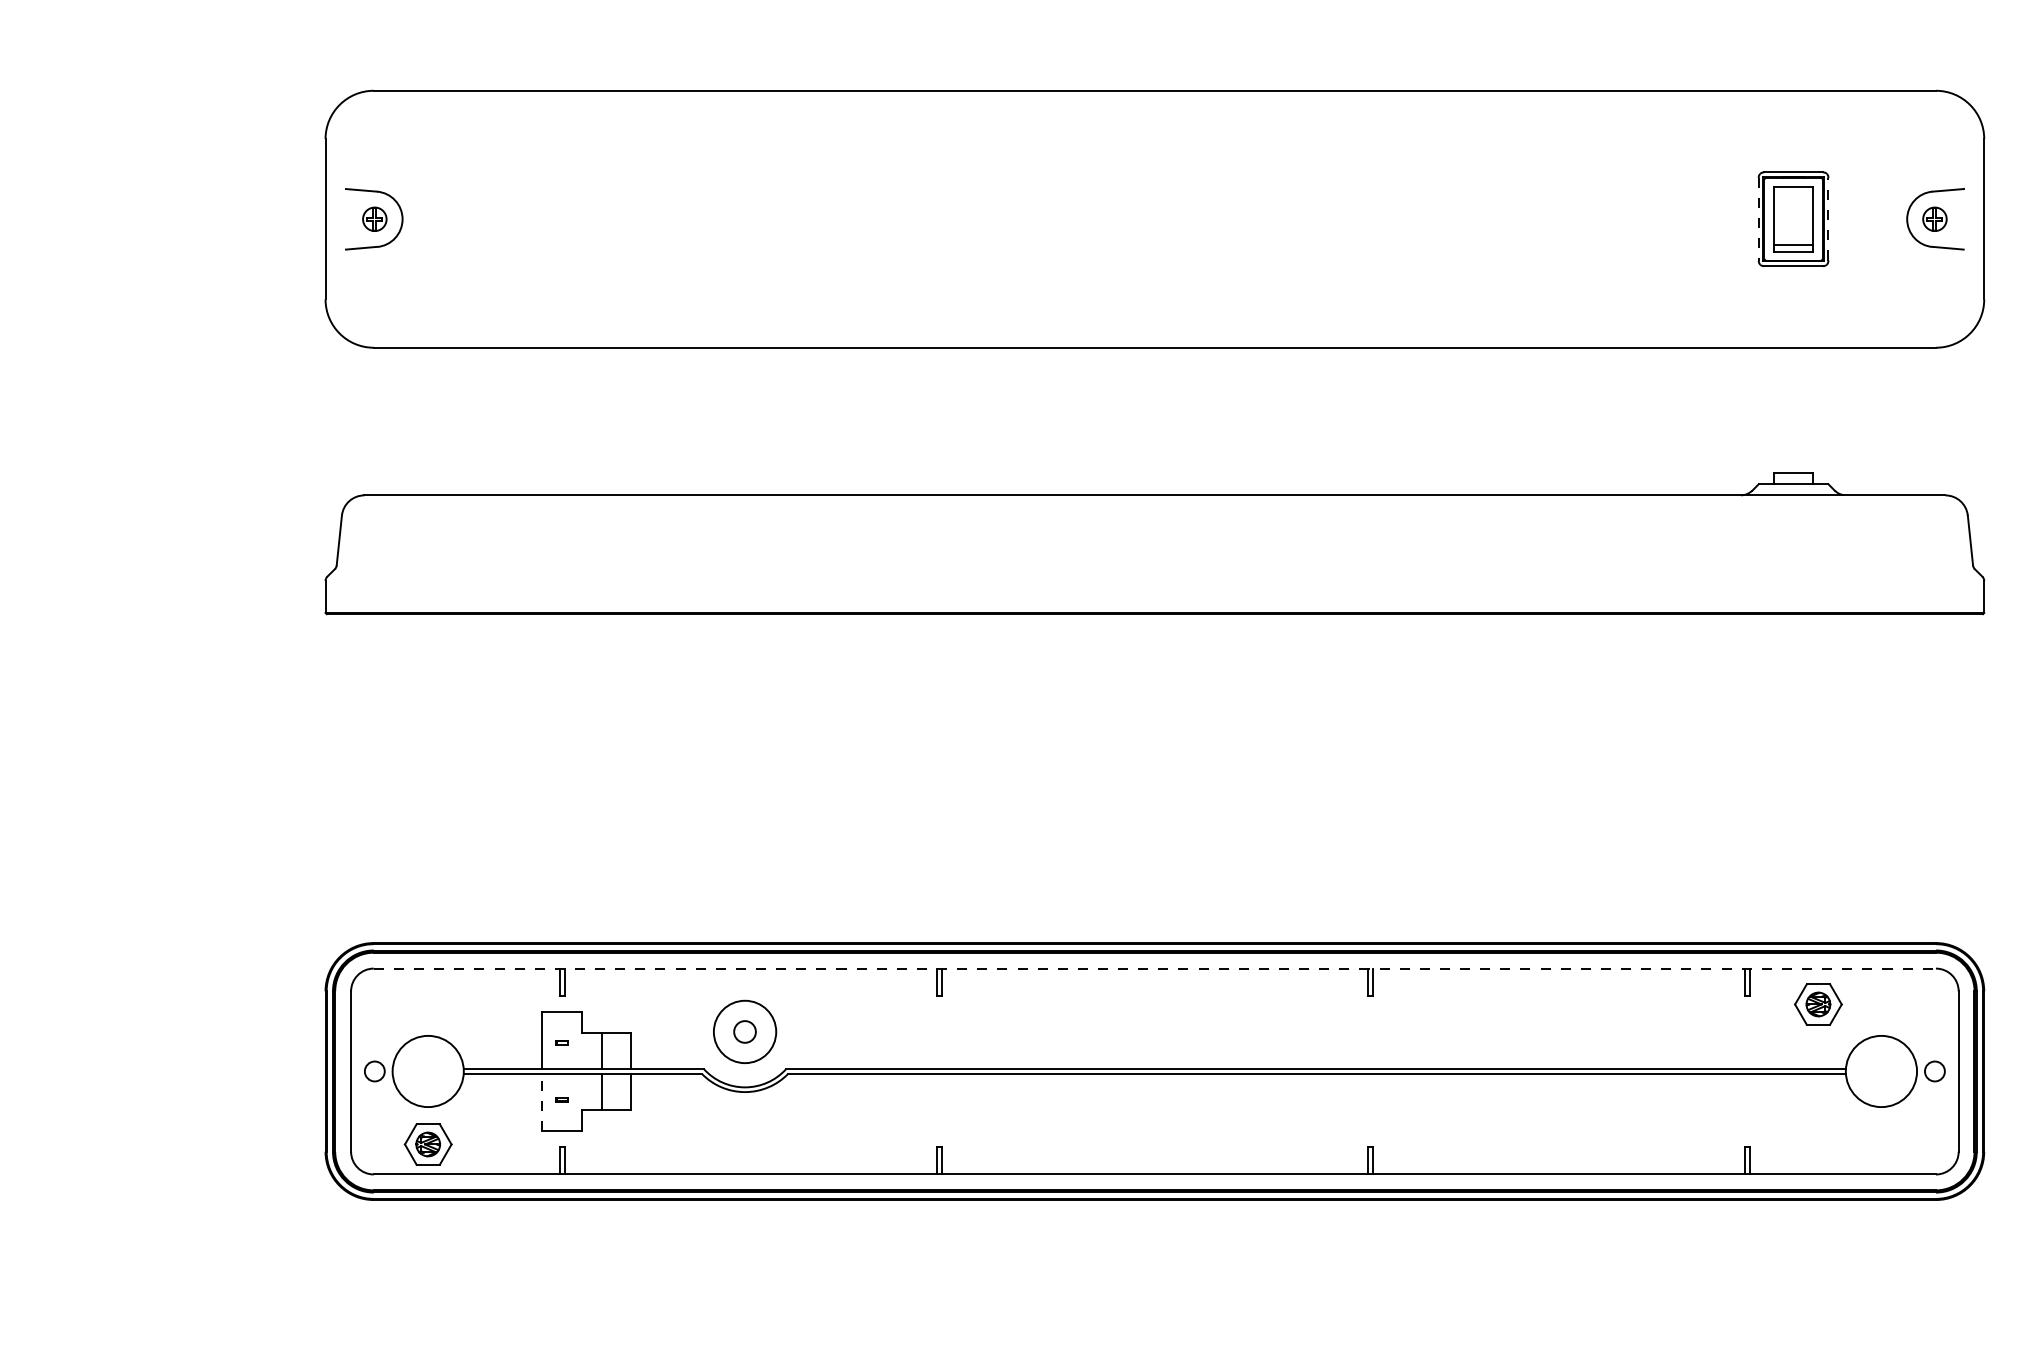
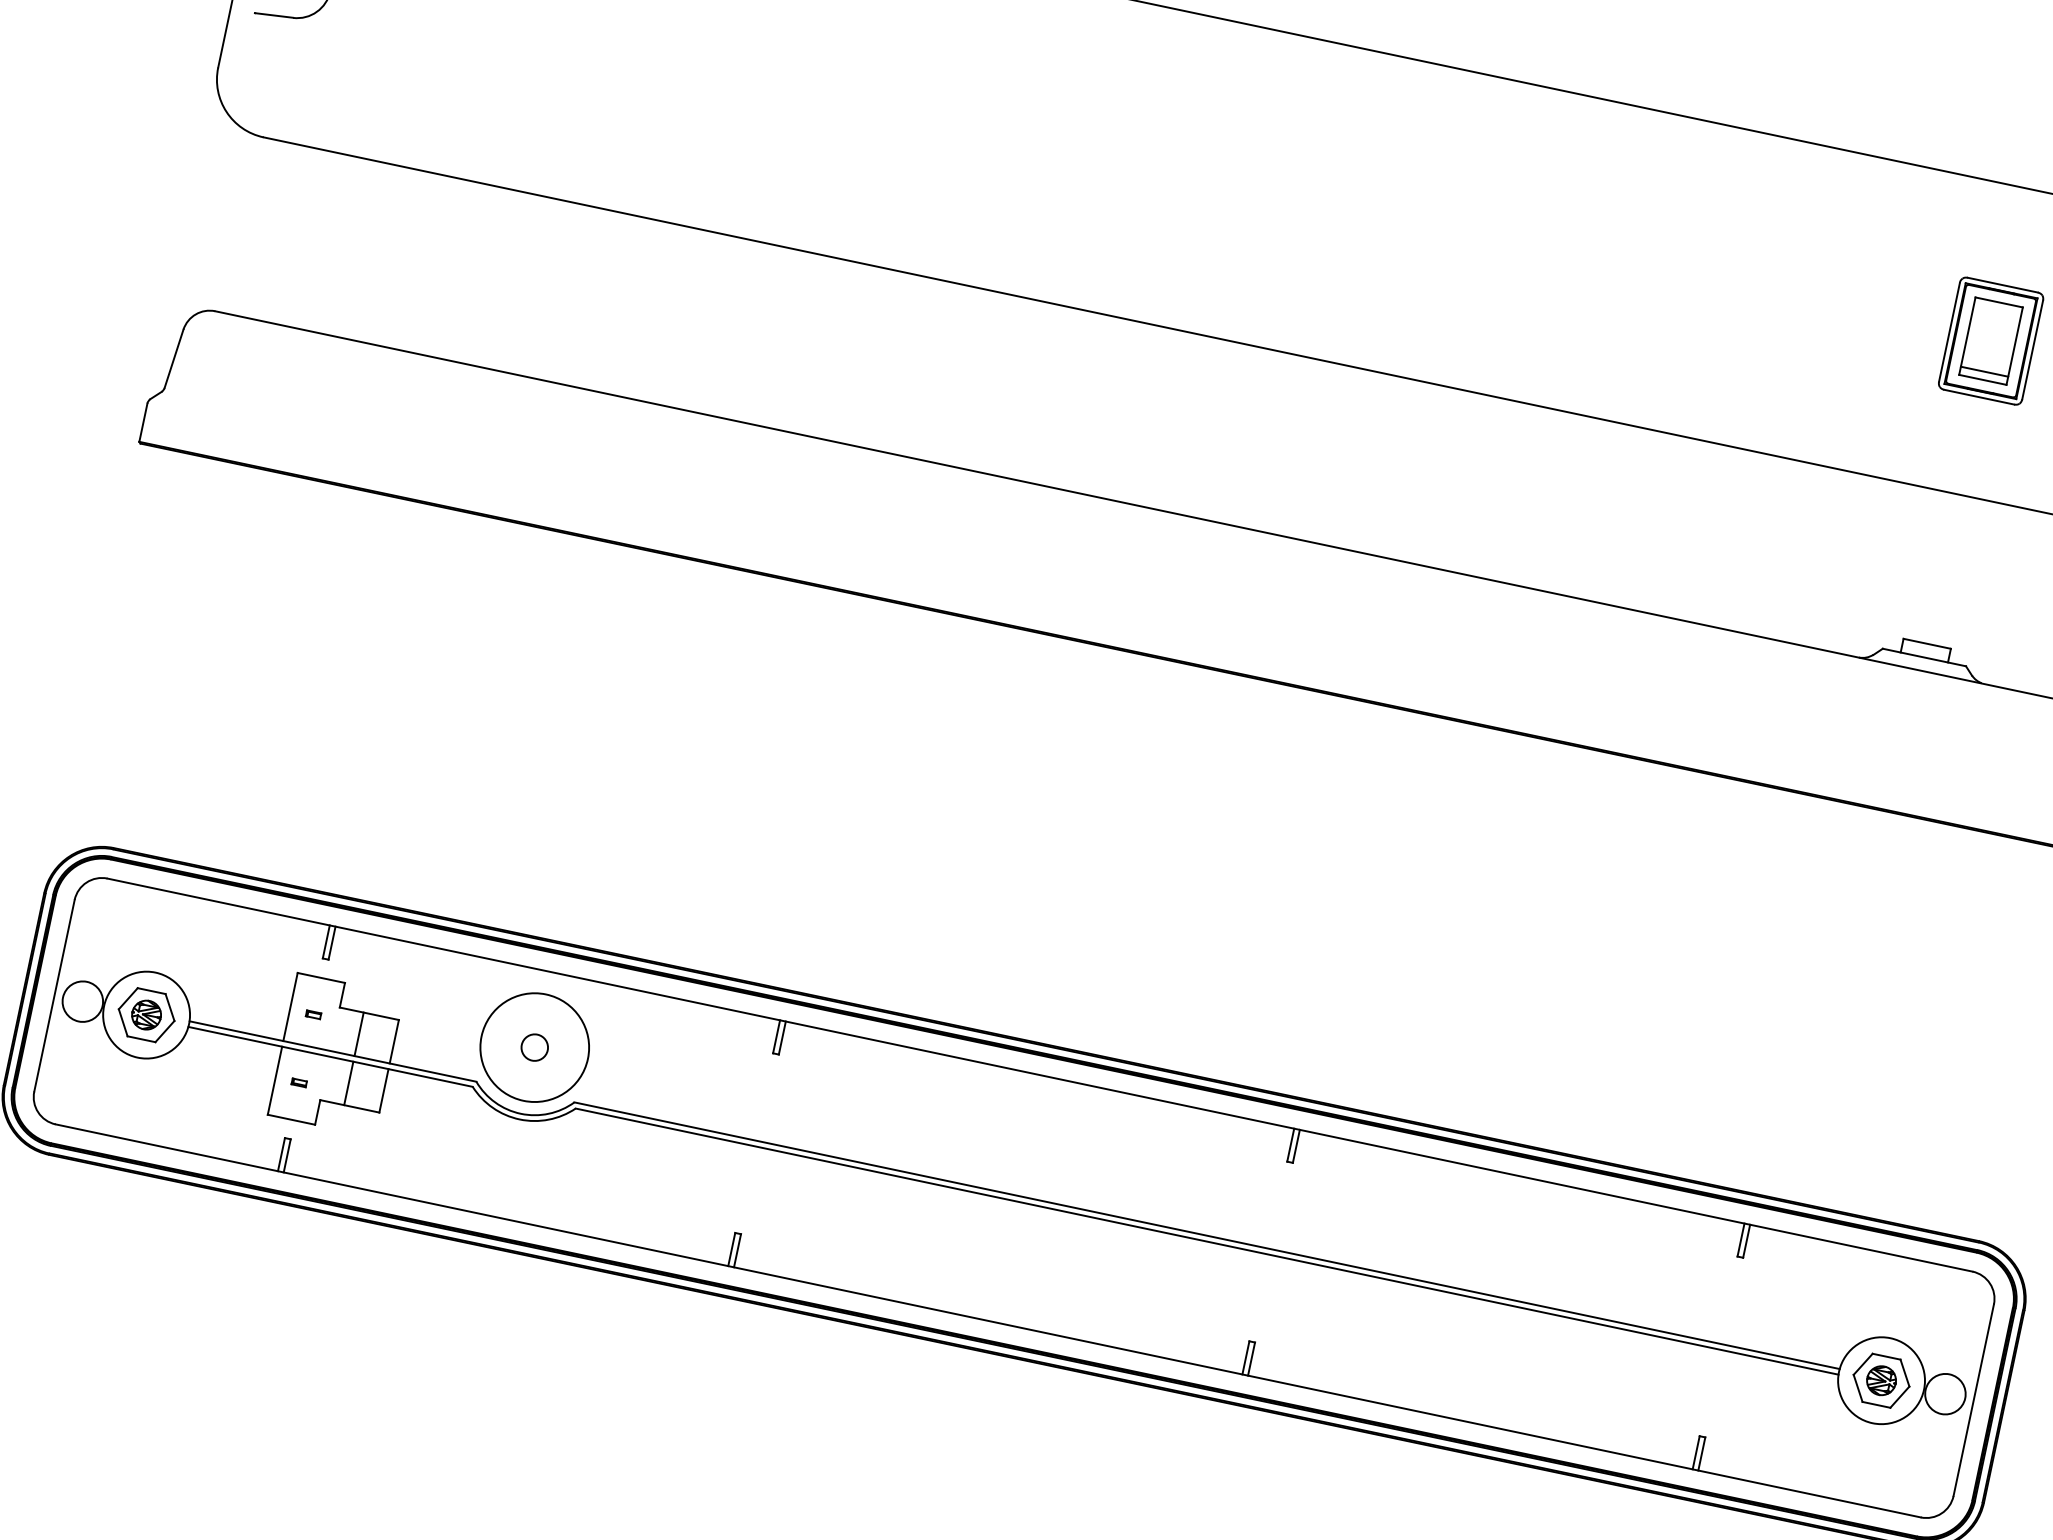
line: (1828, 218) -> (2032, 349), dashed -> solid
line: (1758, 219) -> (1949, 332), dashed -> solid
line: (1155, 968) -> (1040, 1075), dashed -> solid
part: (1818, 1004) -> (1881, 1380), moved
circle: (744, 1031) -> (534, 1046), size x1.43
circle: (374, 1071) -> (82, 1001), size x1.67
circle: (1934, 1071) -> (1944, 1394), size x1.67
line: (542, 1102) -> (275, 1080), dashed -> solid
part: (427, 1144) -> (145, 1014), moved

